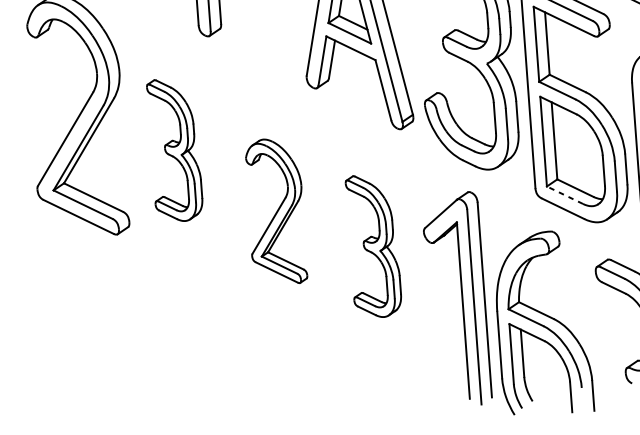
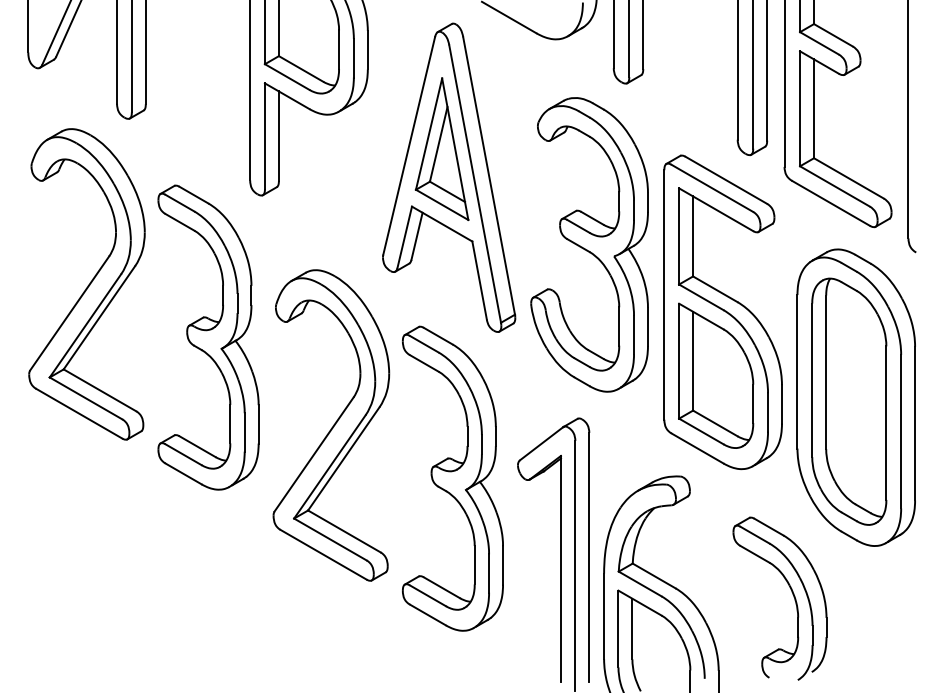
part: (175, 150) -> (208, 337), size x1.67
line: (565, 195) -> (701, 431), dashed -> solid
part: (276, 211) -> (331, 425), size x1.67
part: (373, 246) -> (452, 478), size x1.67

